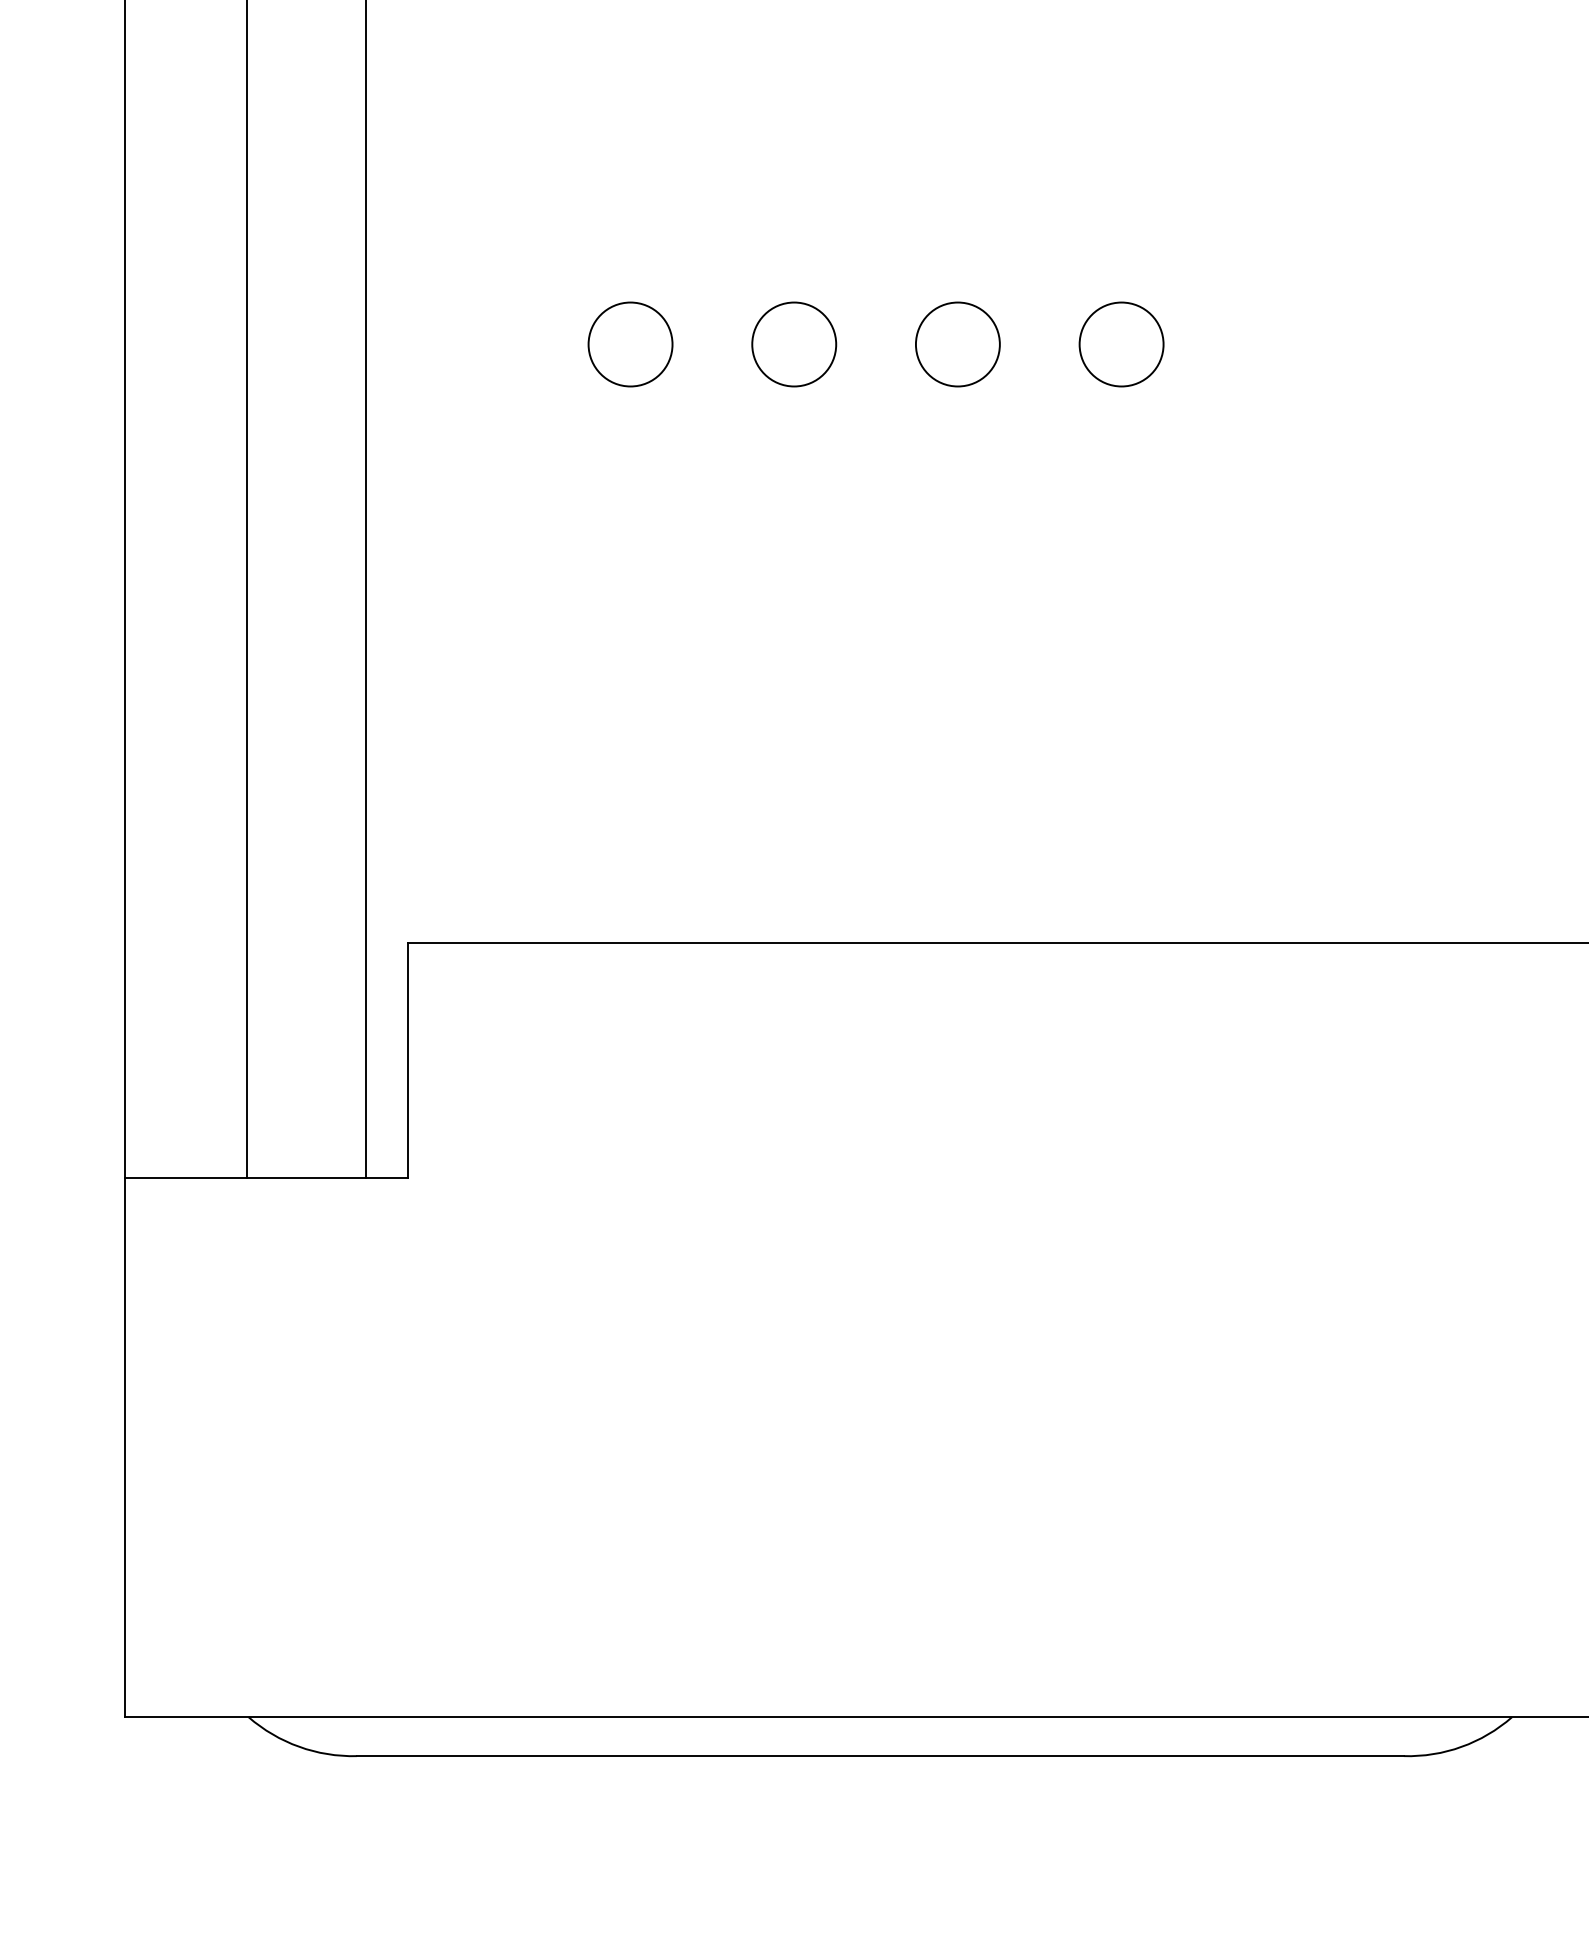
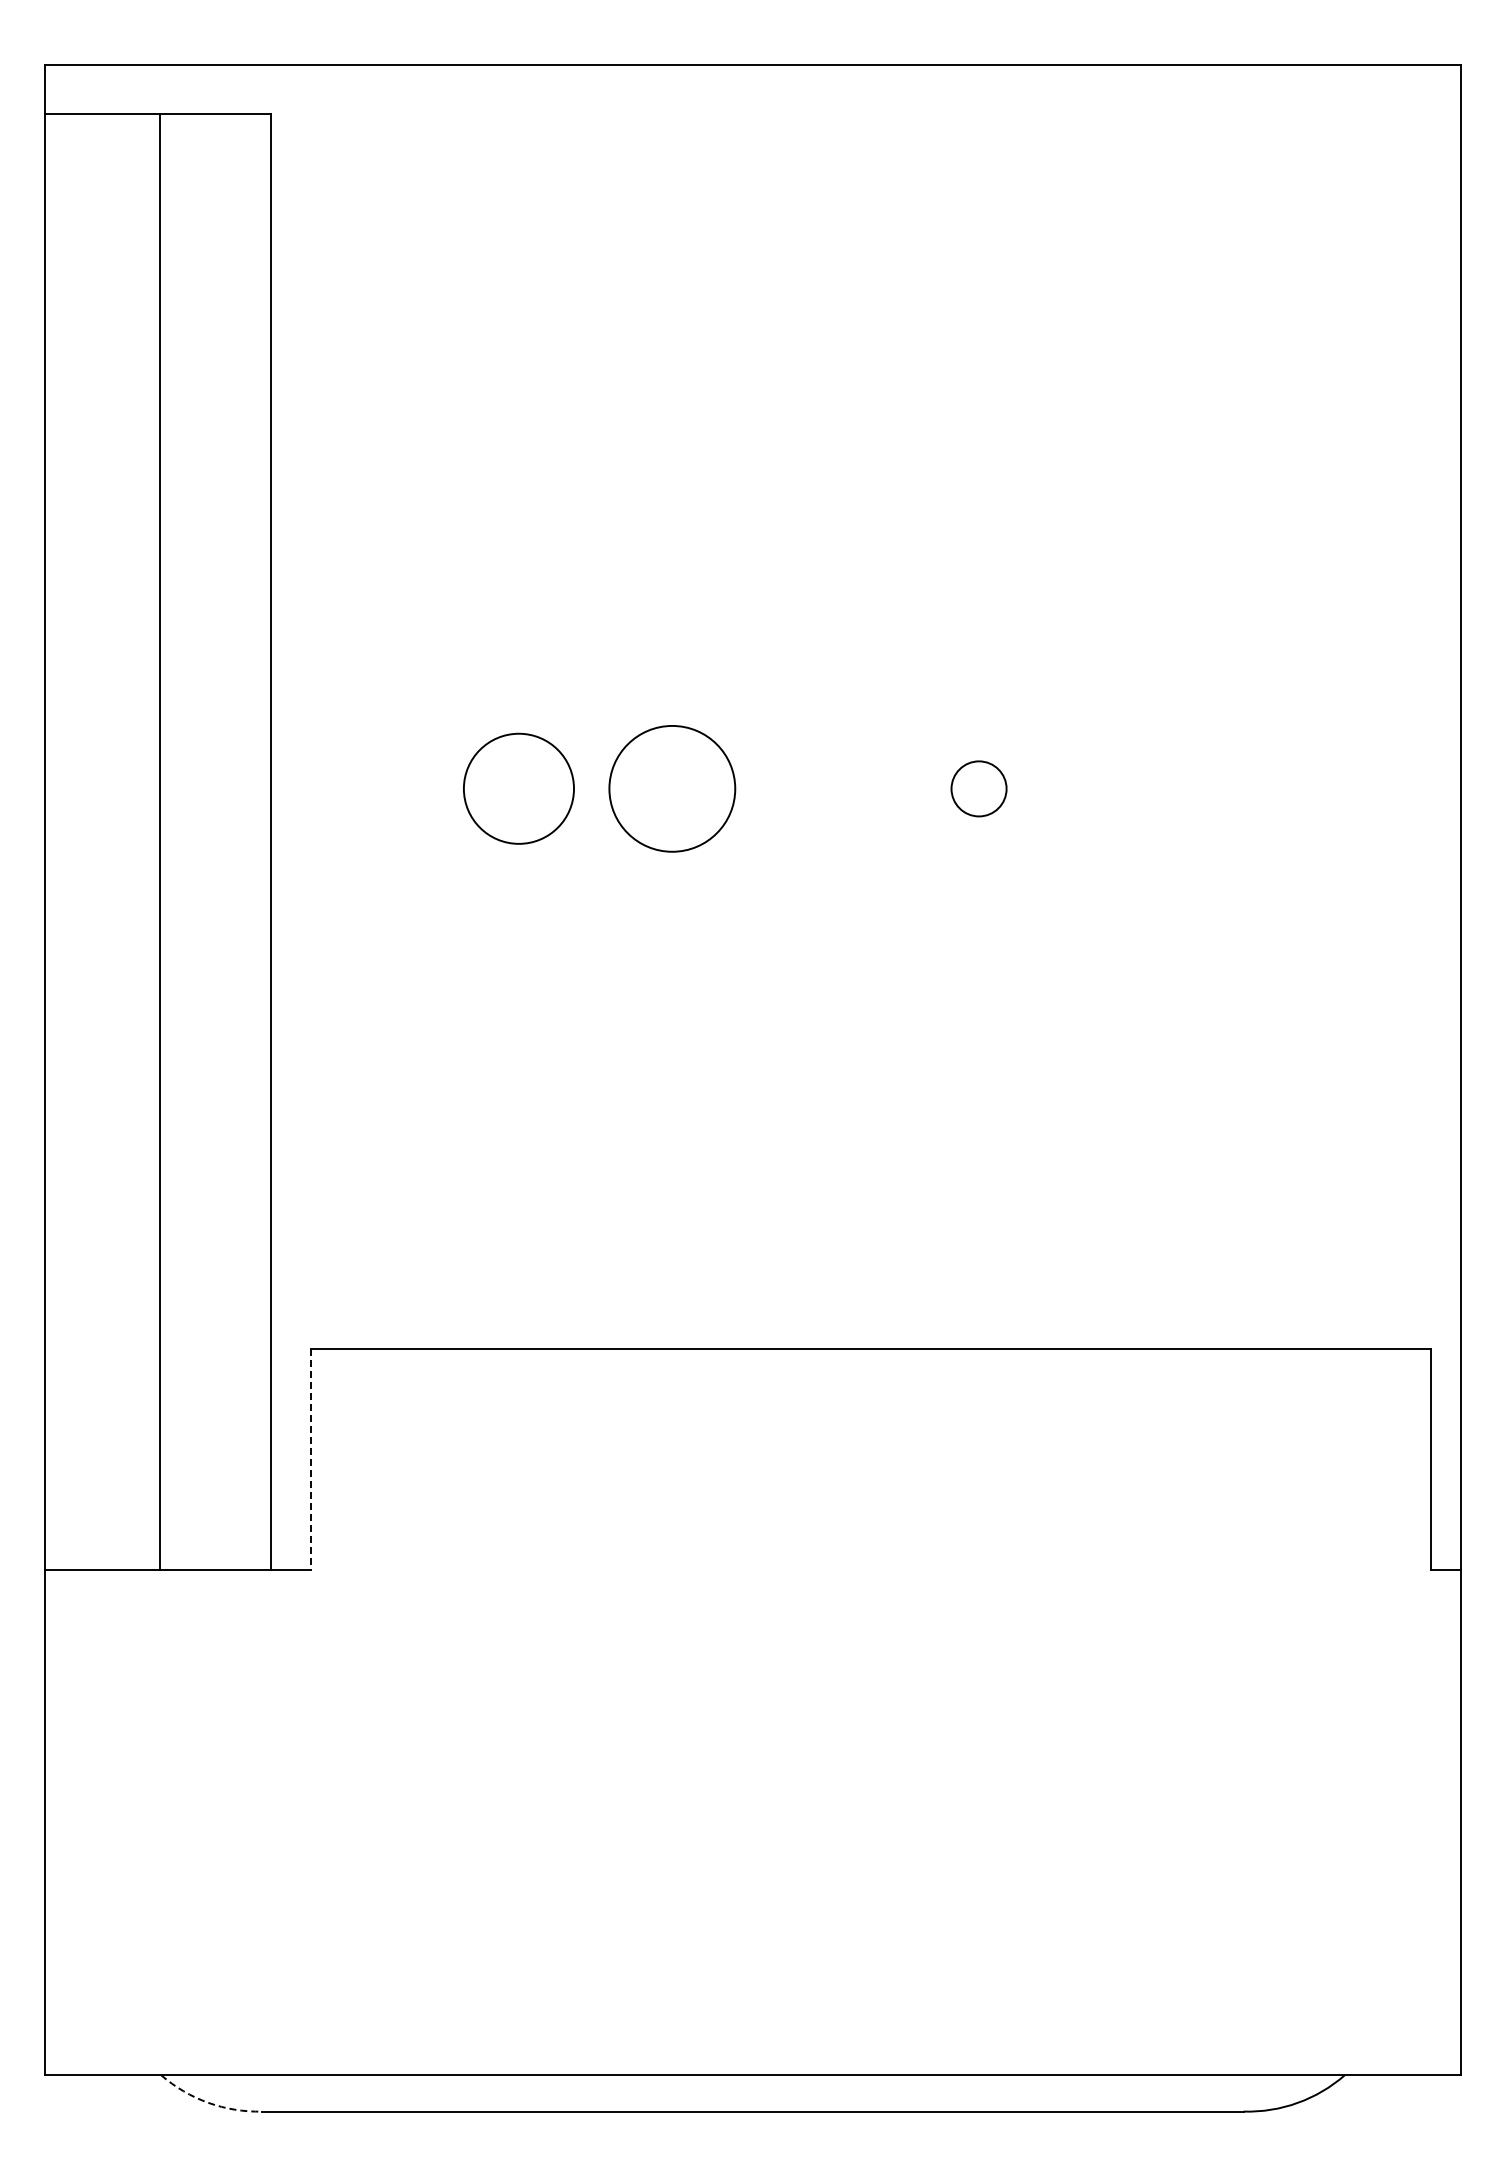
circle: (630, 344) -> (518, 788), size x1.4
circle: (794, 344) -> (672, 788), size x1.6
circle: (957, 344) -> (825, 788), removed
circle: (1120, 344) -> (978, 788), size x0.7
line: (408, 1060) -> (310, 1459), solid -> dashed
arc: (299, 1746) -> (208, 2102), solid -> dashed

